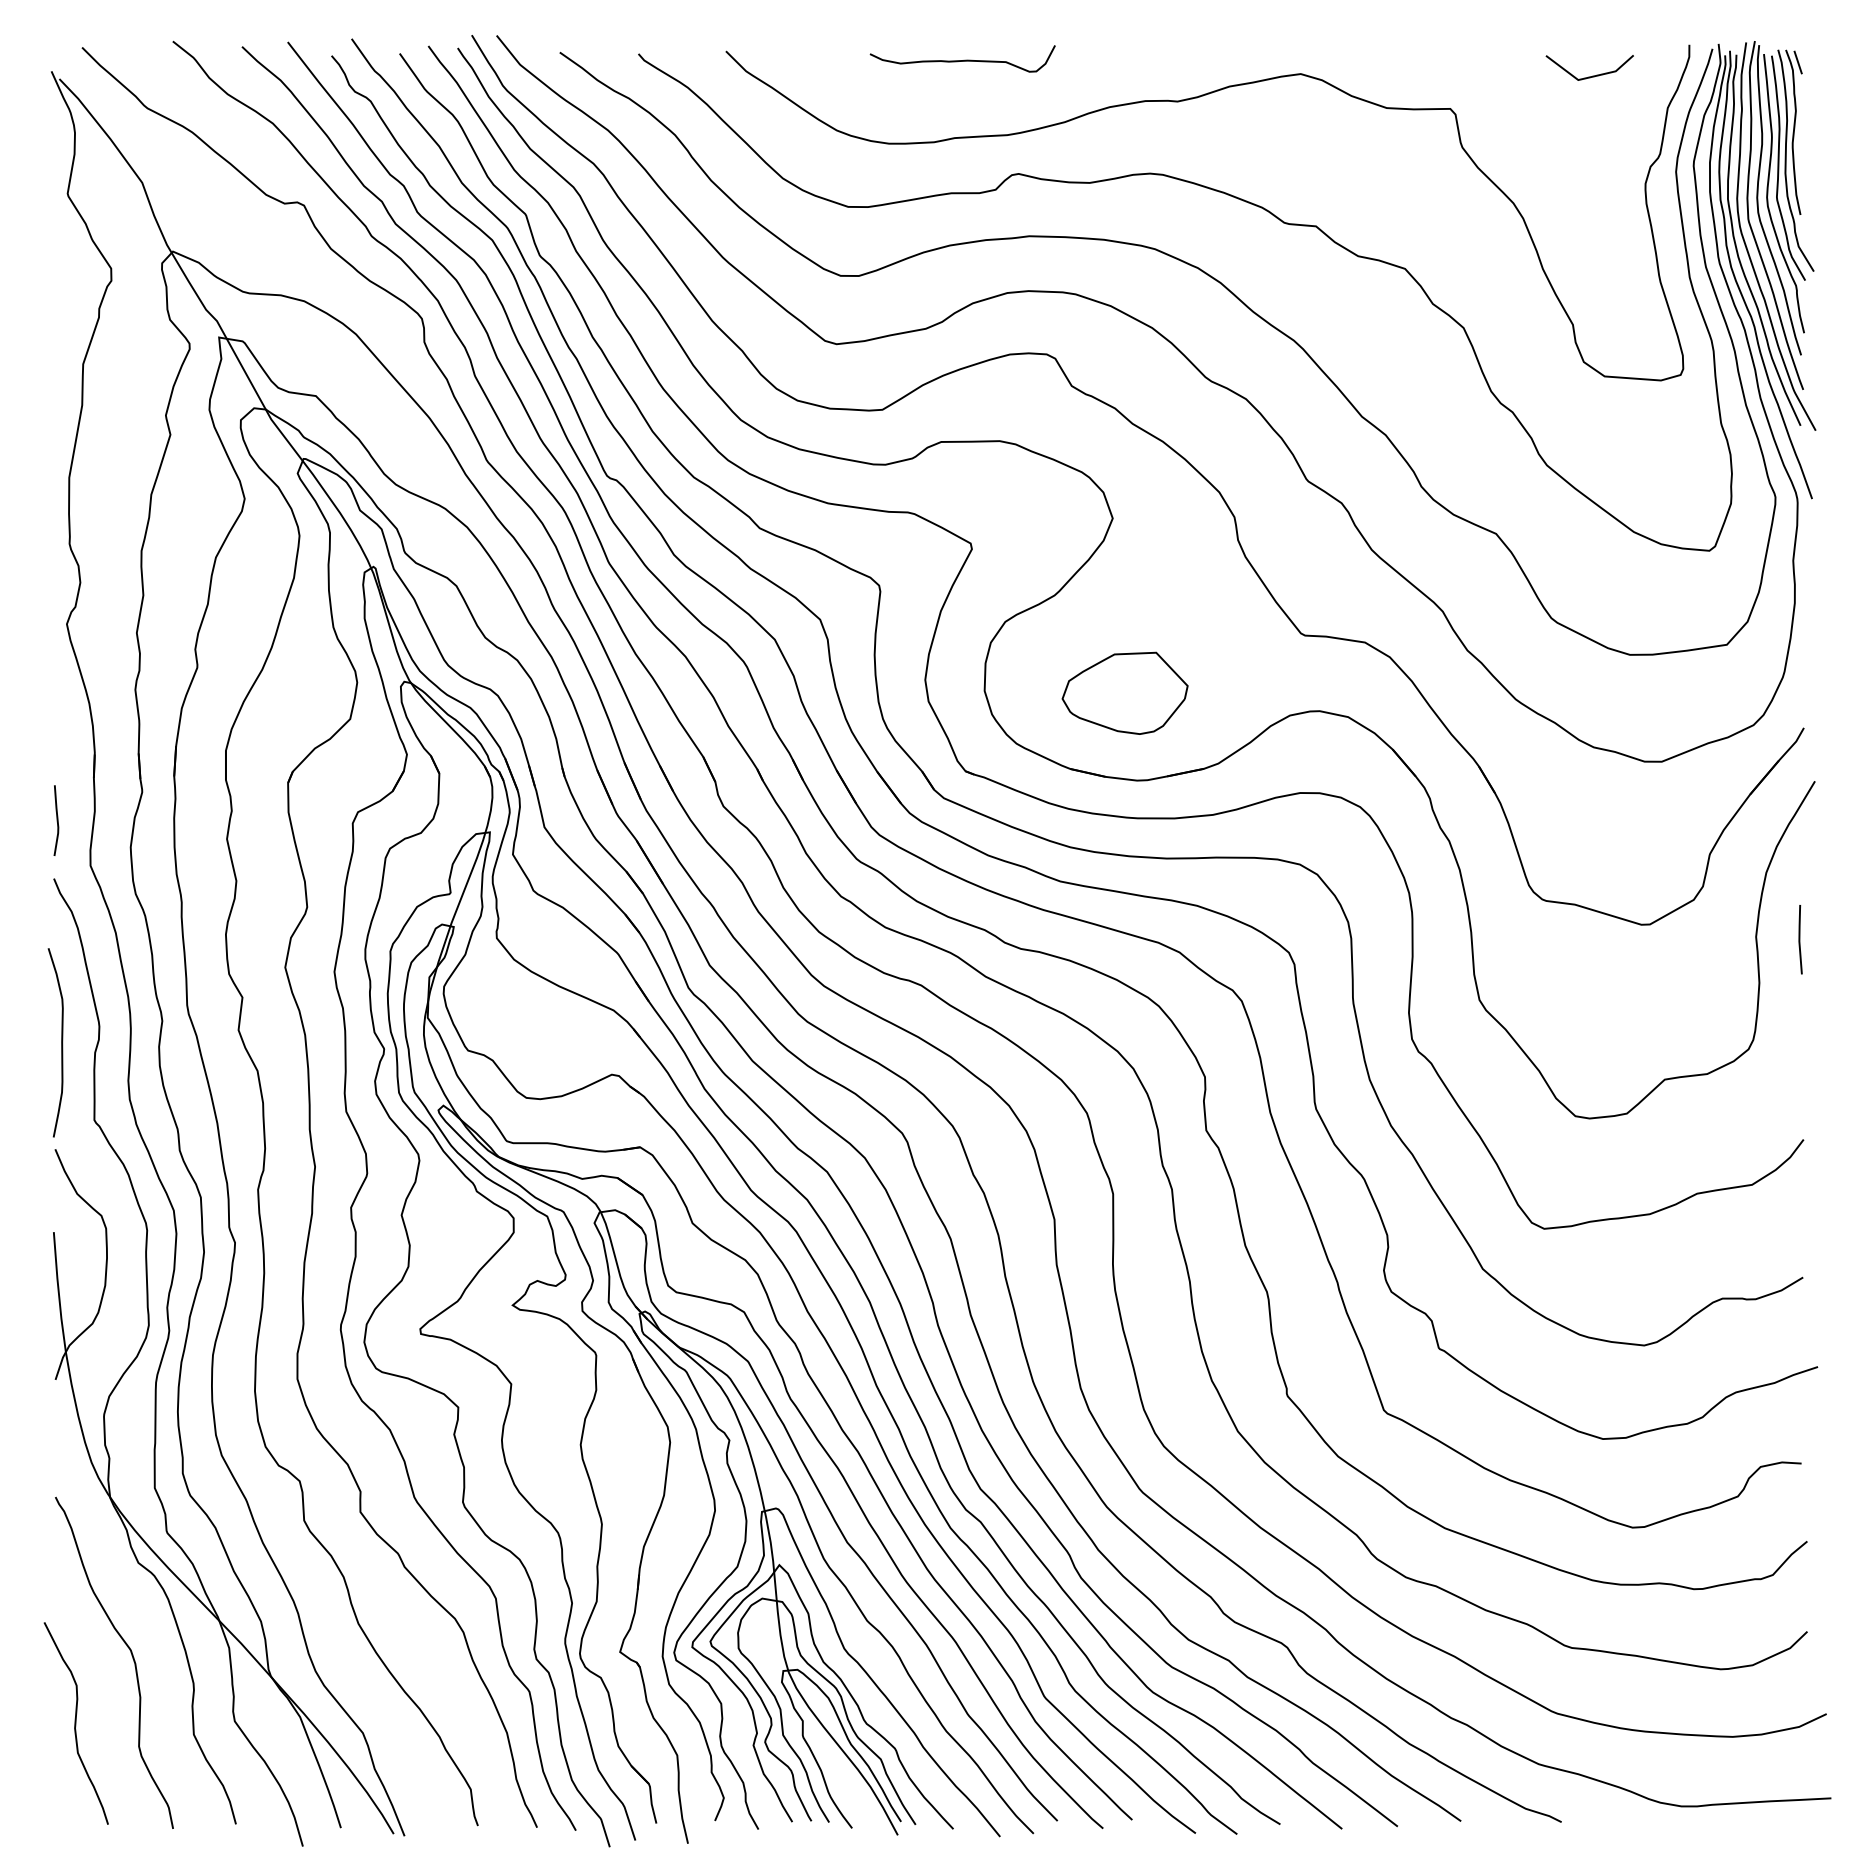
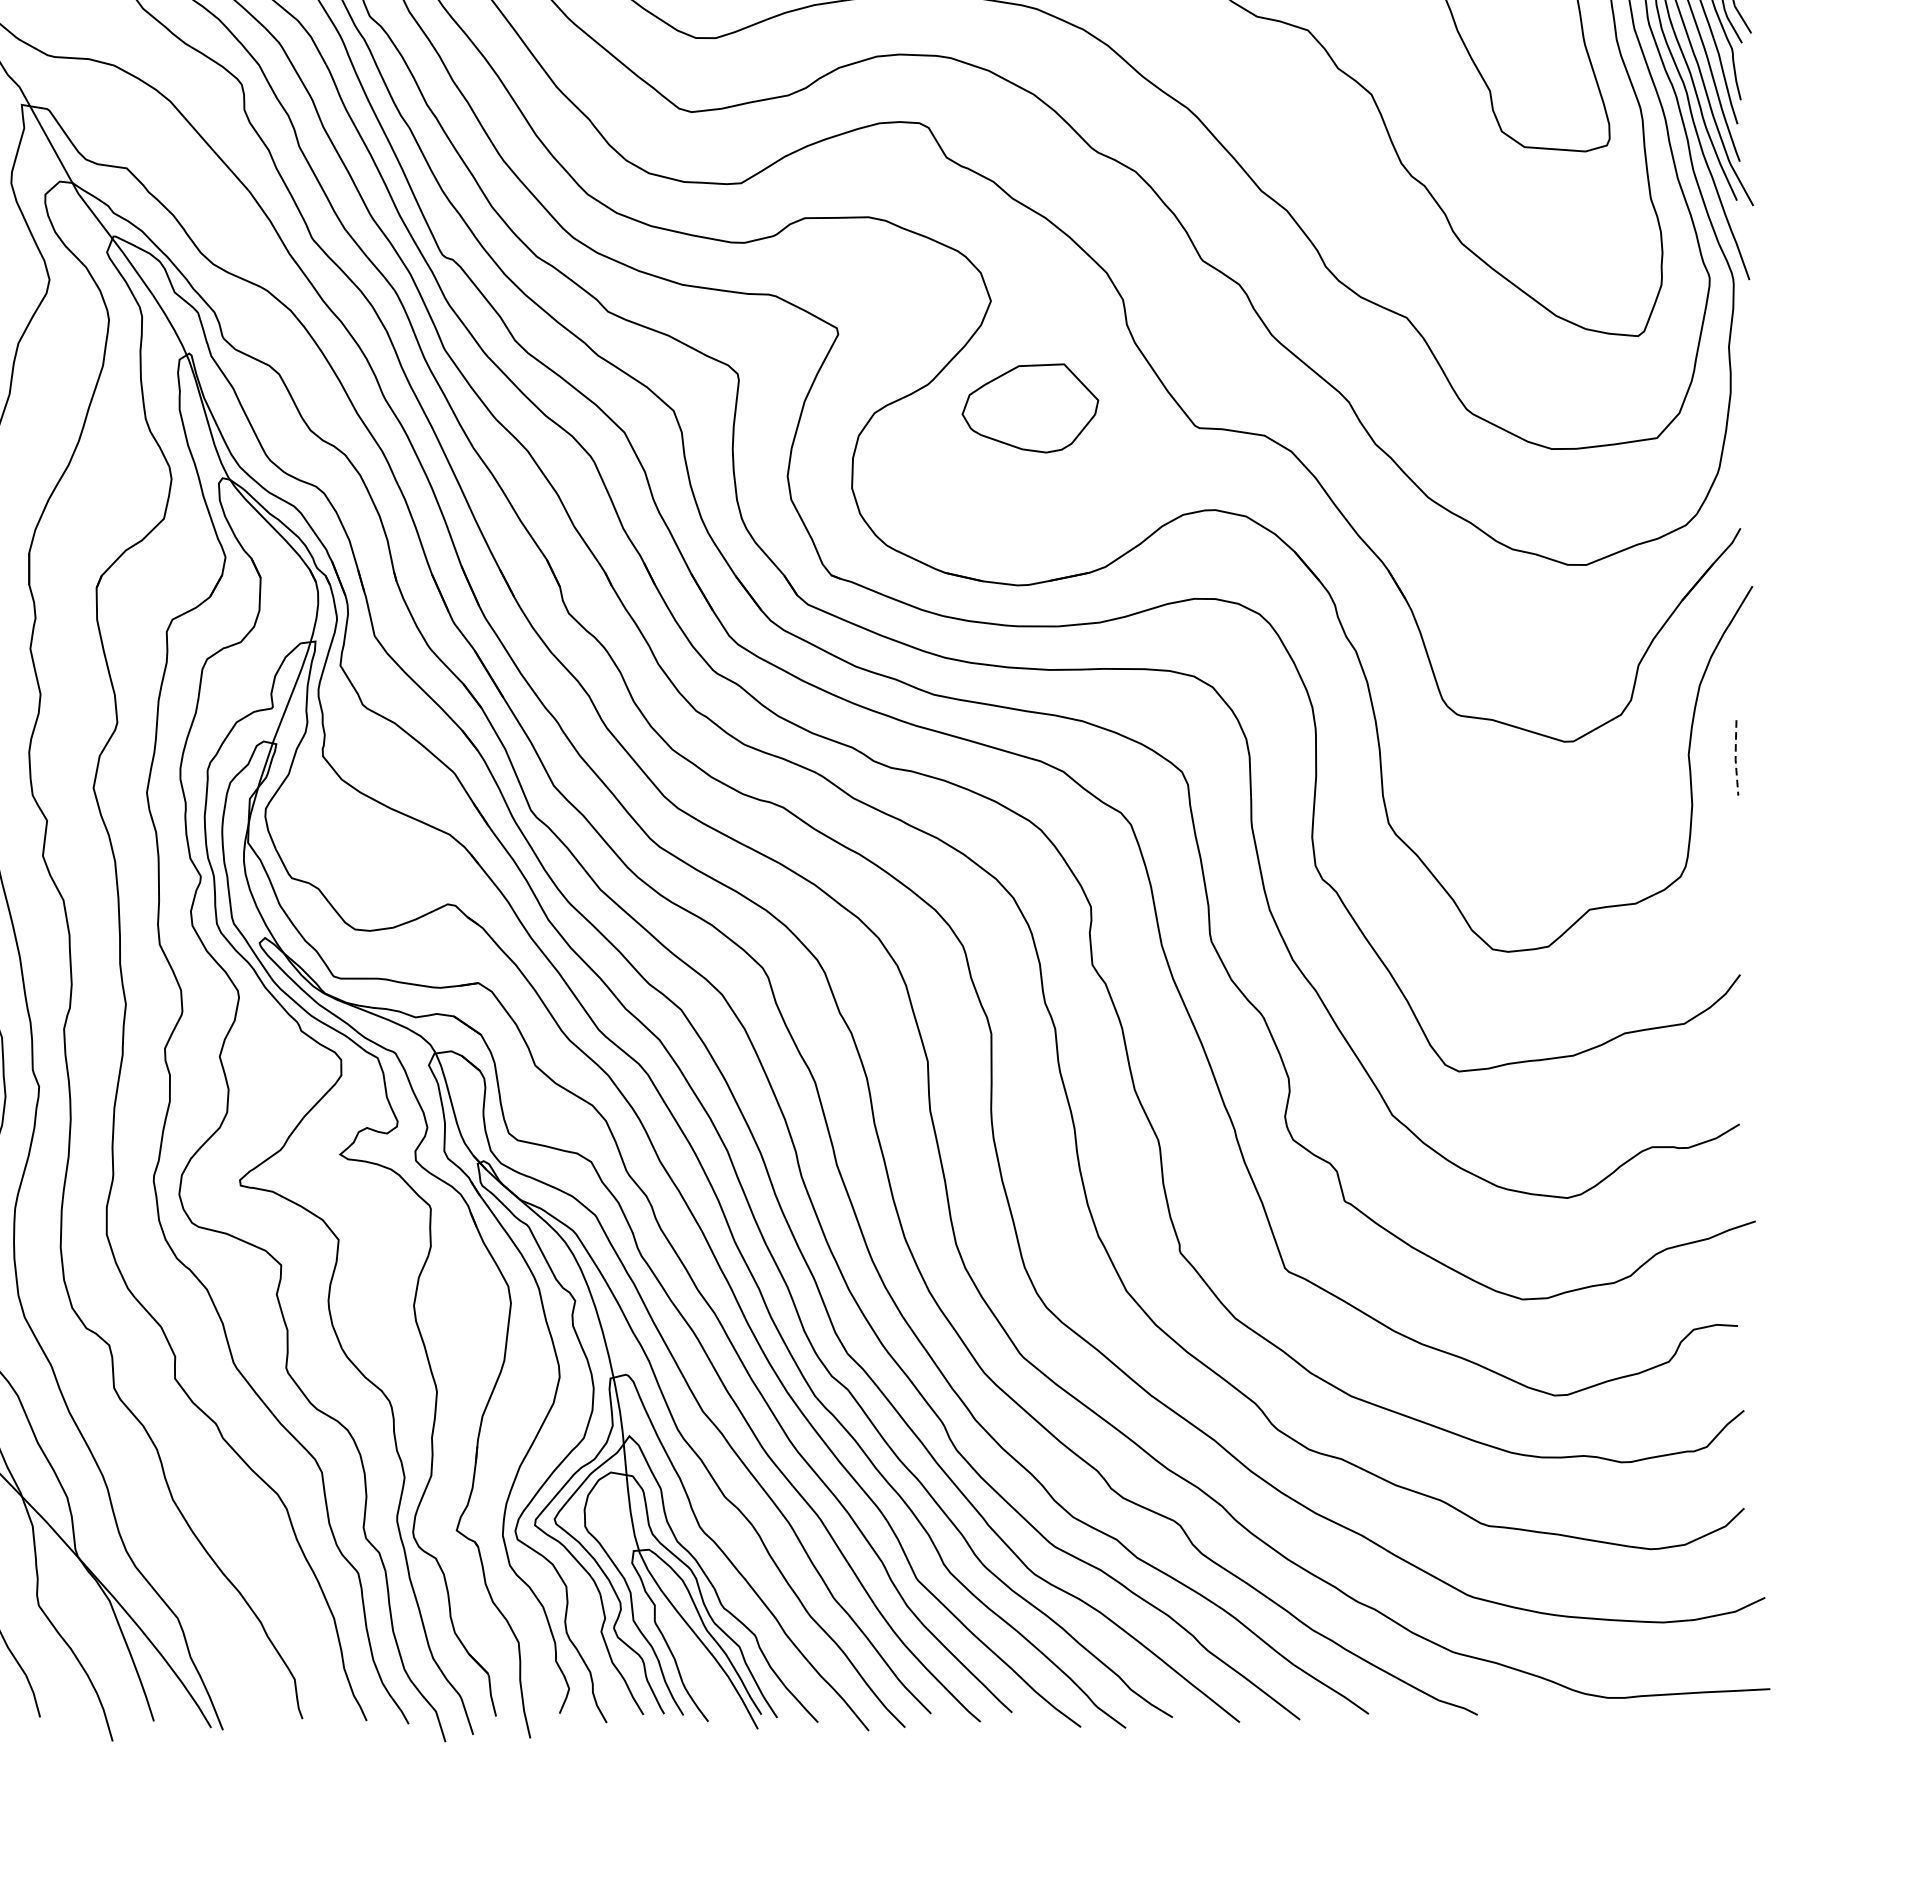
part: (1124, 692) -> (1029, 407), moved
line: (1799, 939) -> (1735, 757), solid -> dashed

